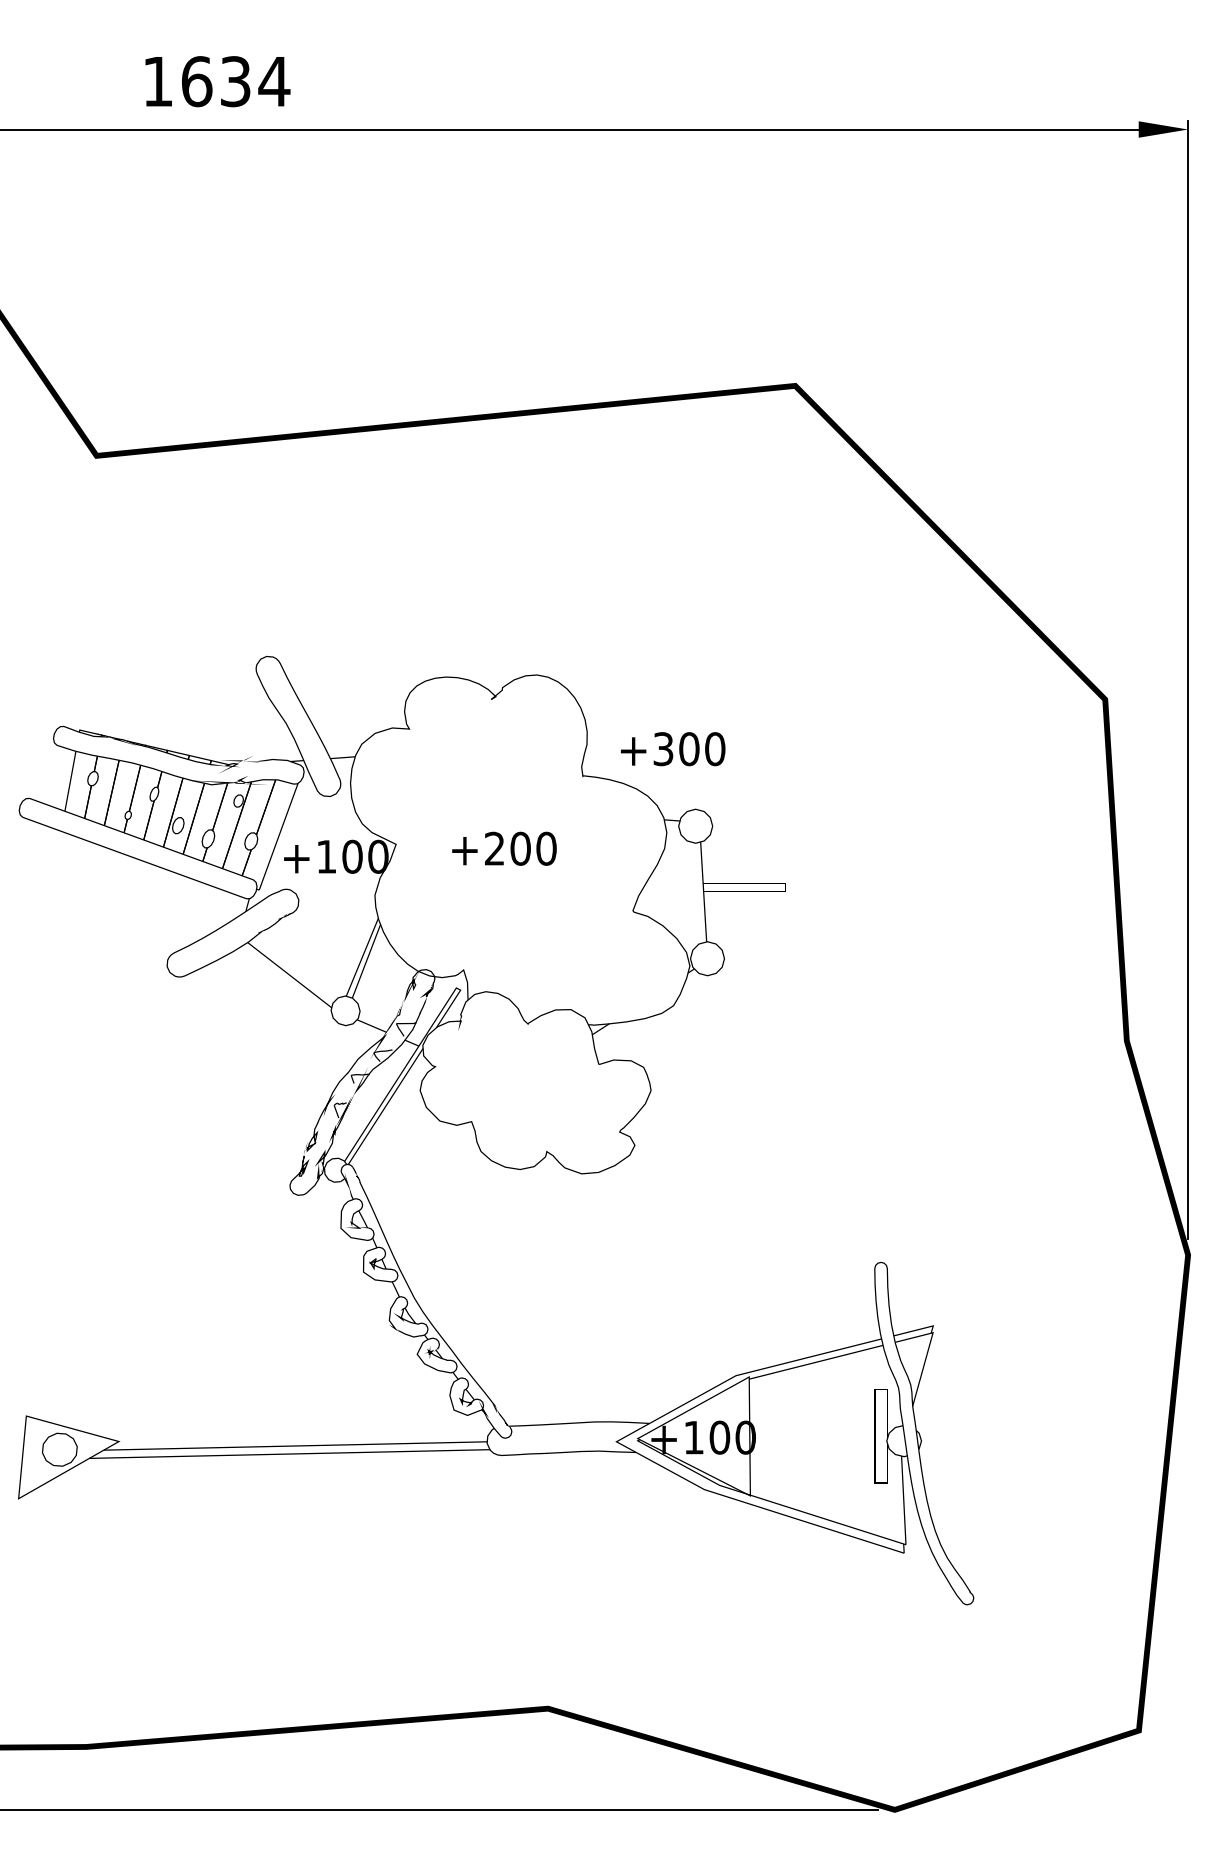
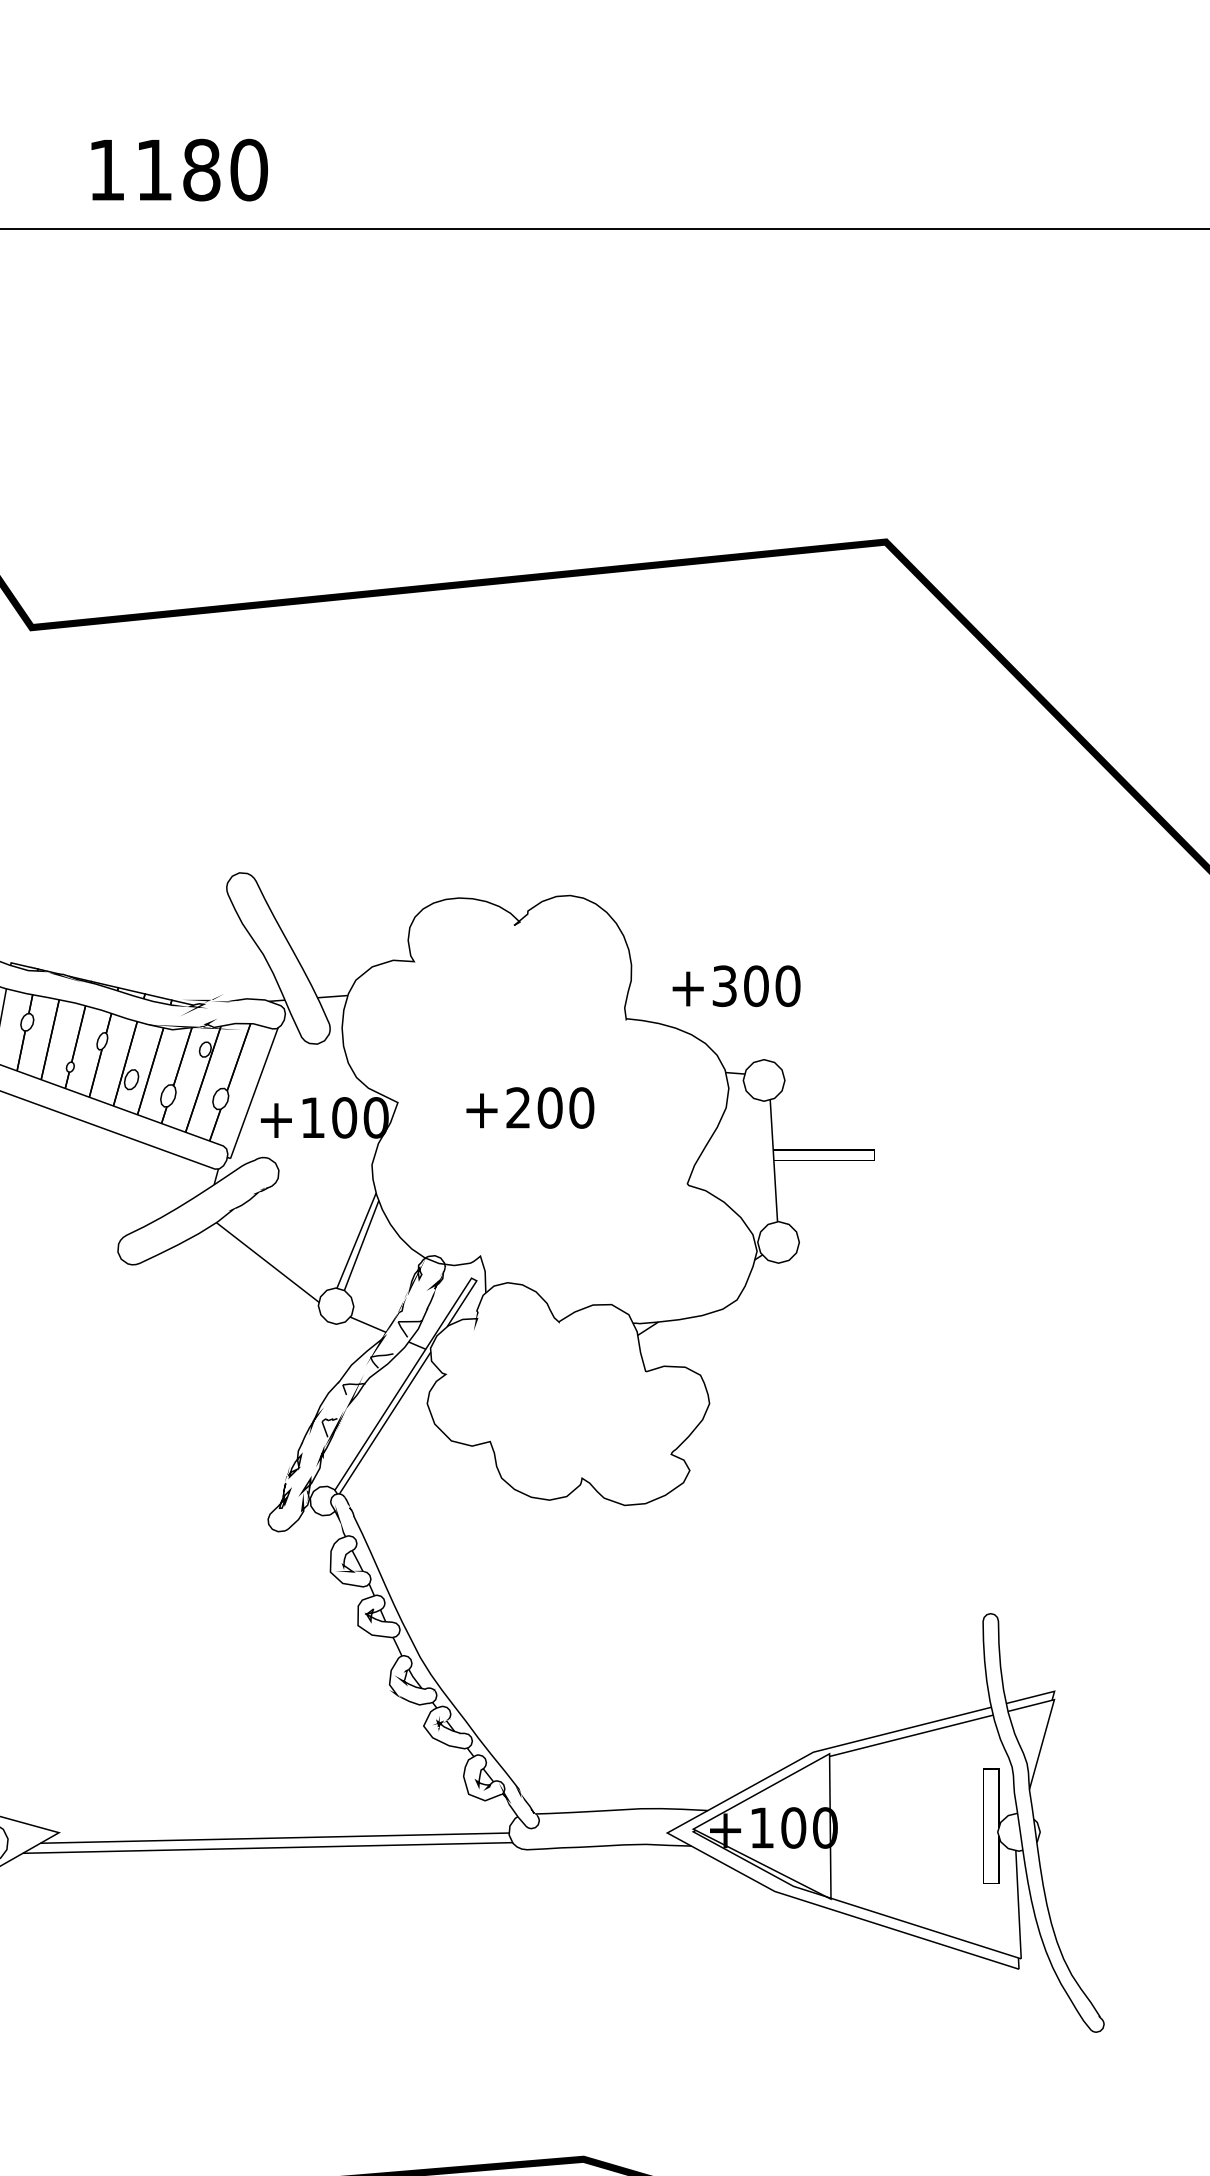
text: (236, 81) -> (202, 169), 1634 -> 1180

